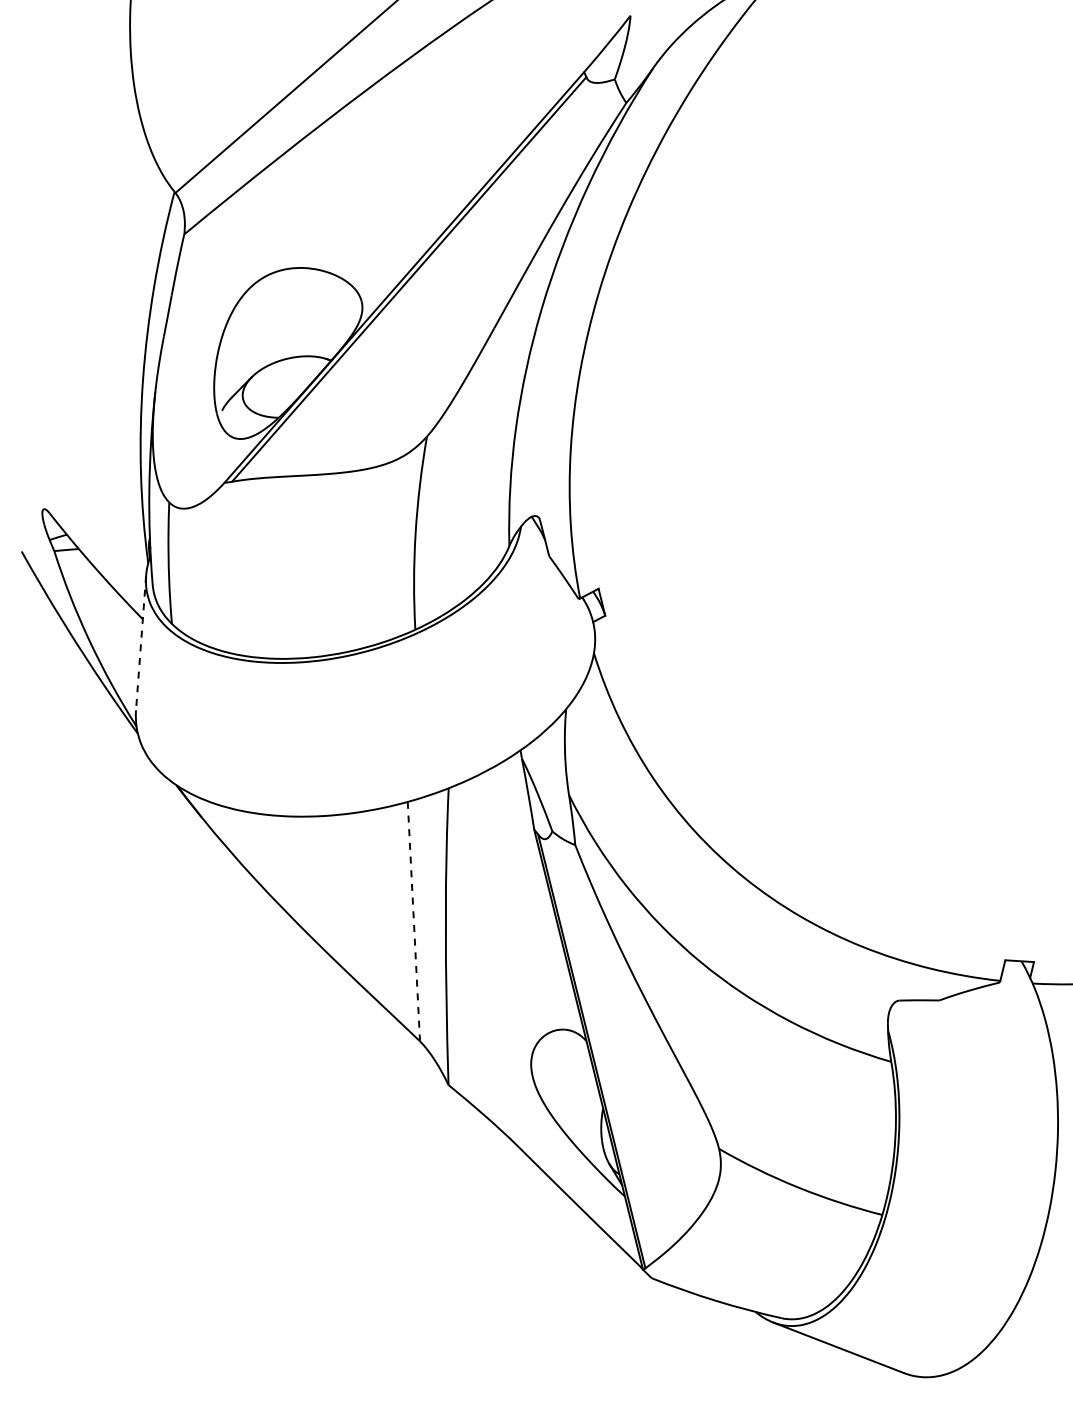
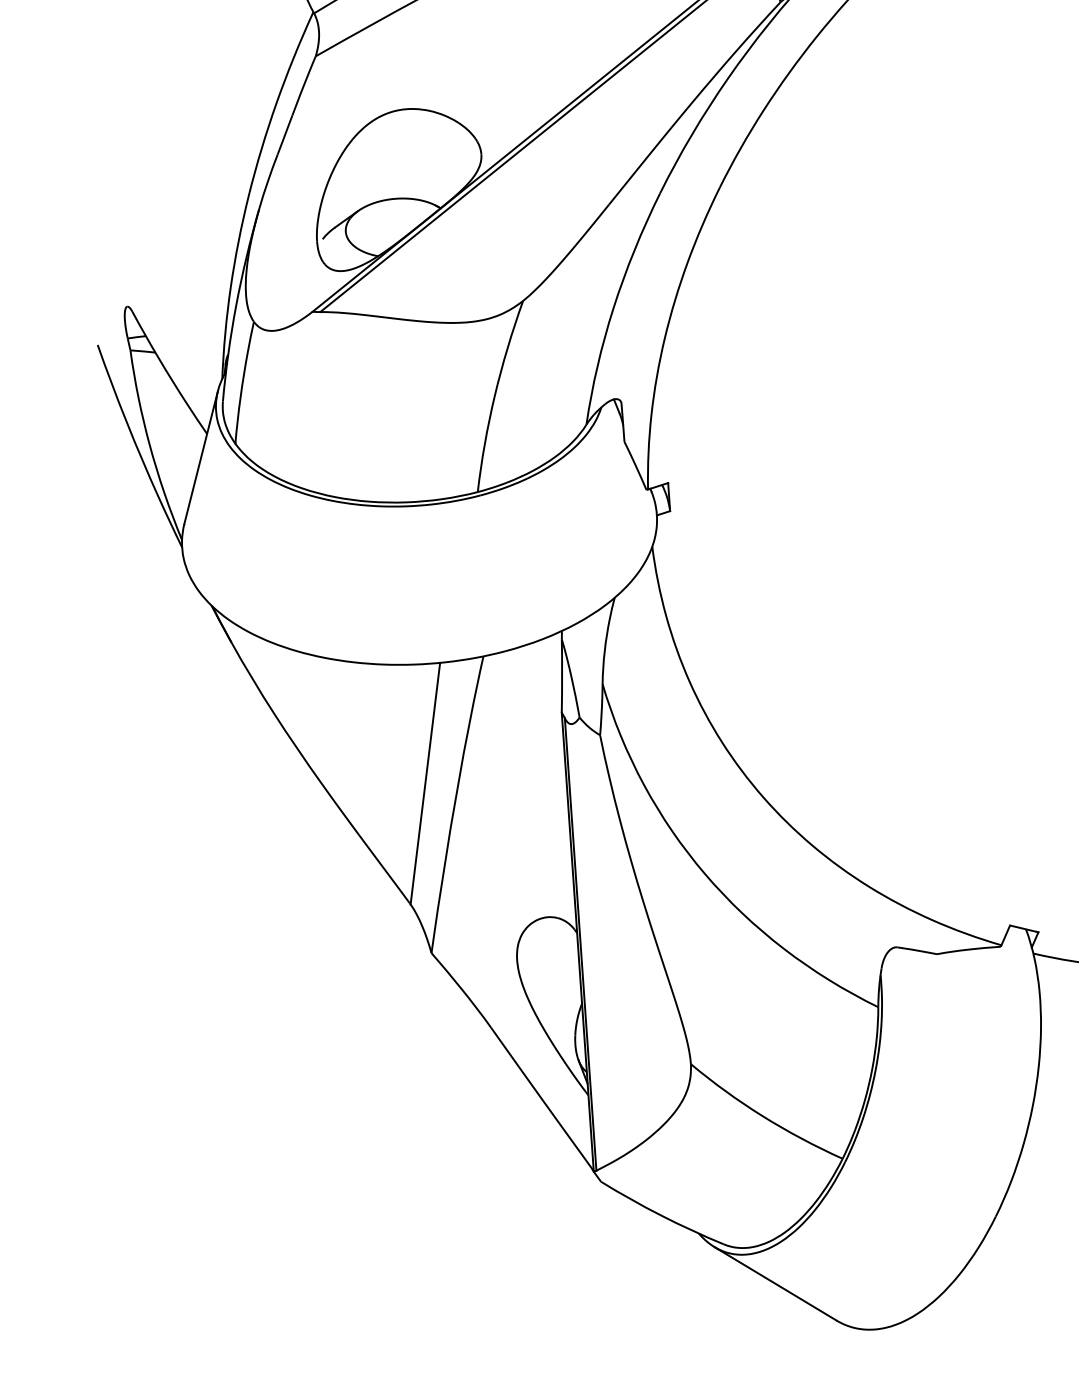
line: (141, 643) -> (201, 457), dashed -> solid
line: (413, 921) -> (425, 783), dashed -> solid

